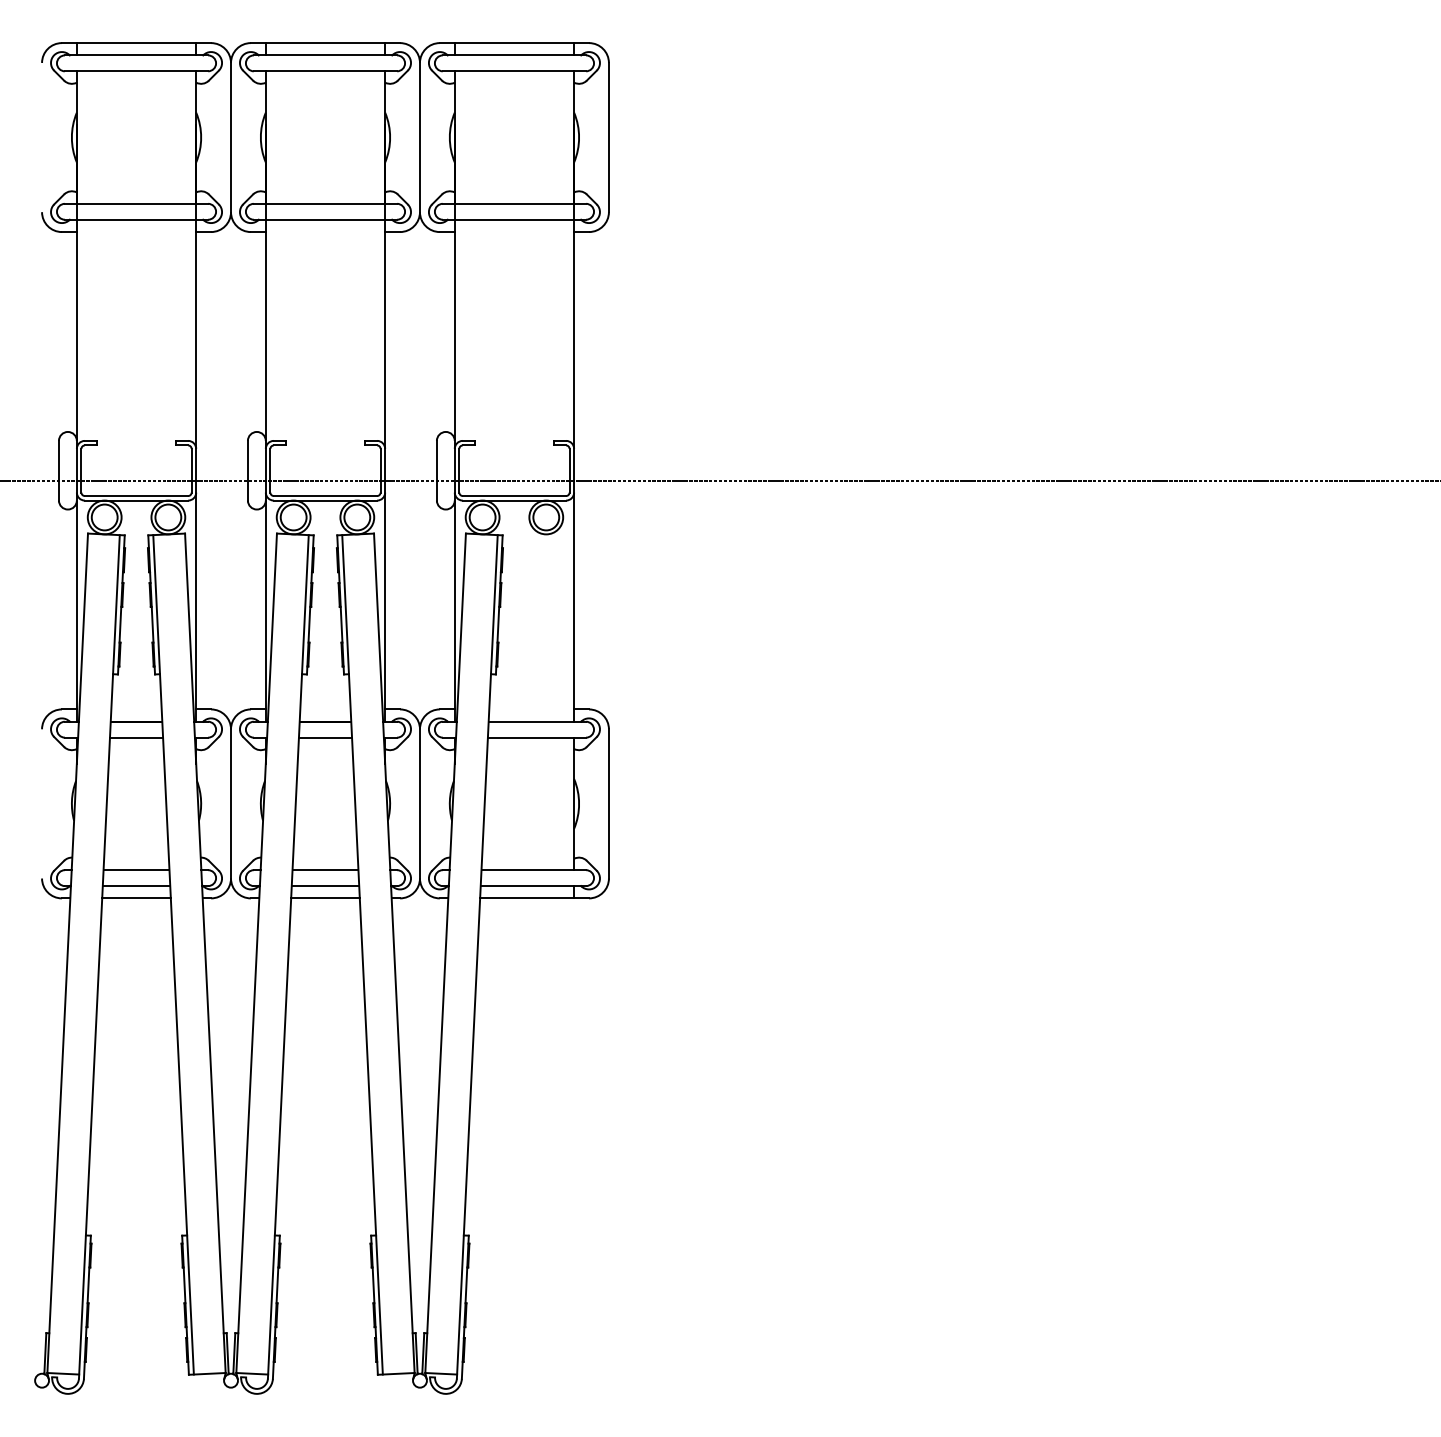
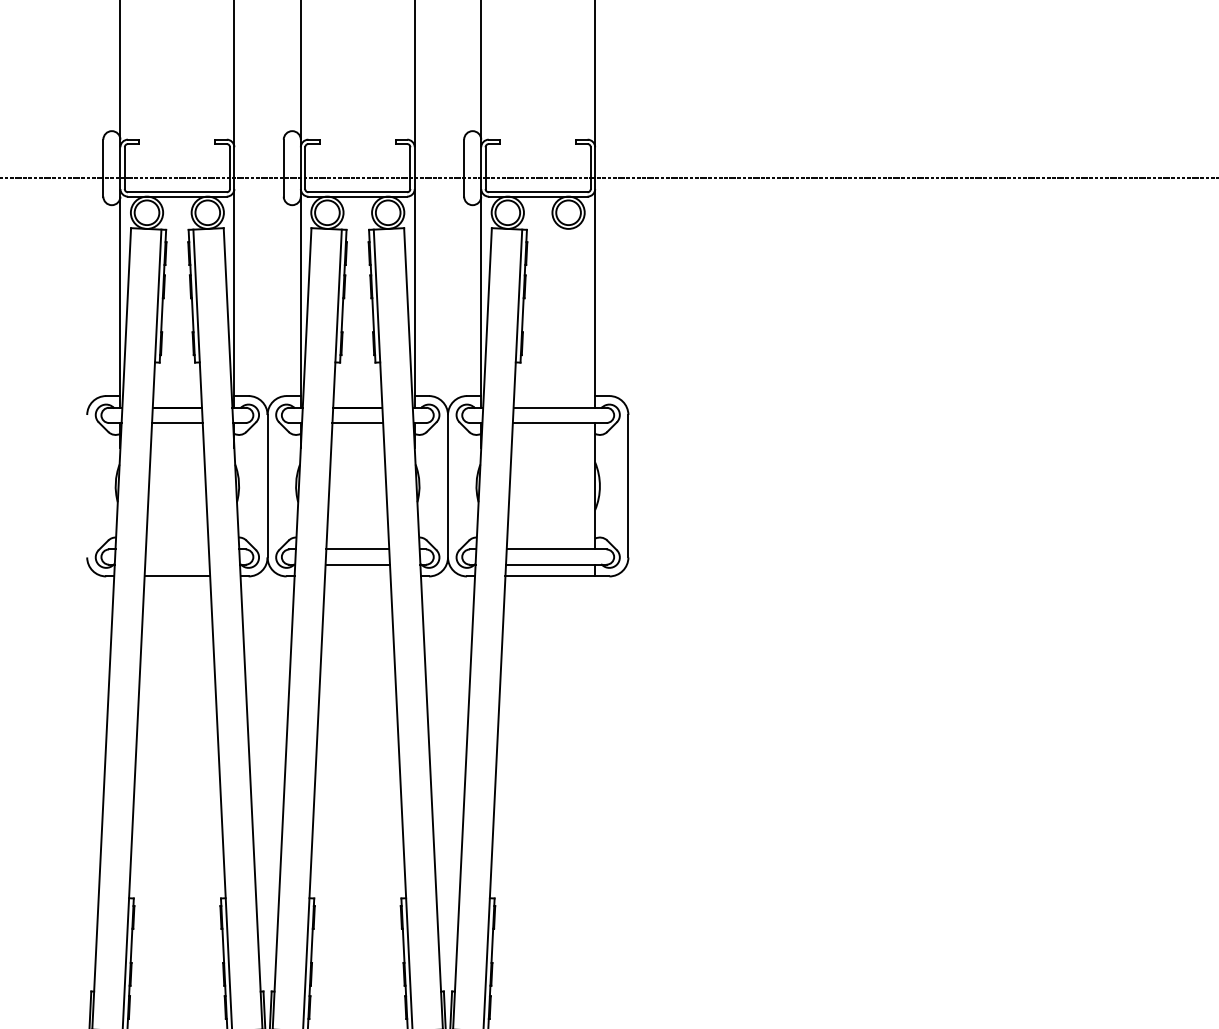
line: (136, 870) -> (177, 549), removed
line: (136, 886) -> (177, 565), removed
line: (325, 898) -> (357, 576), removed

